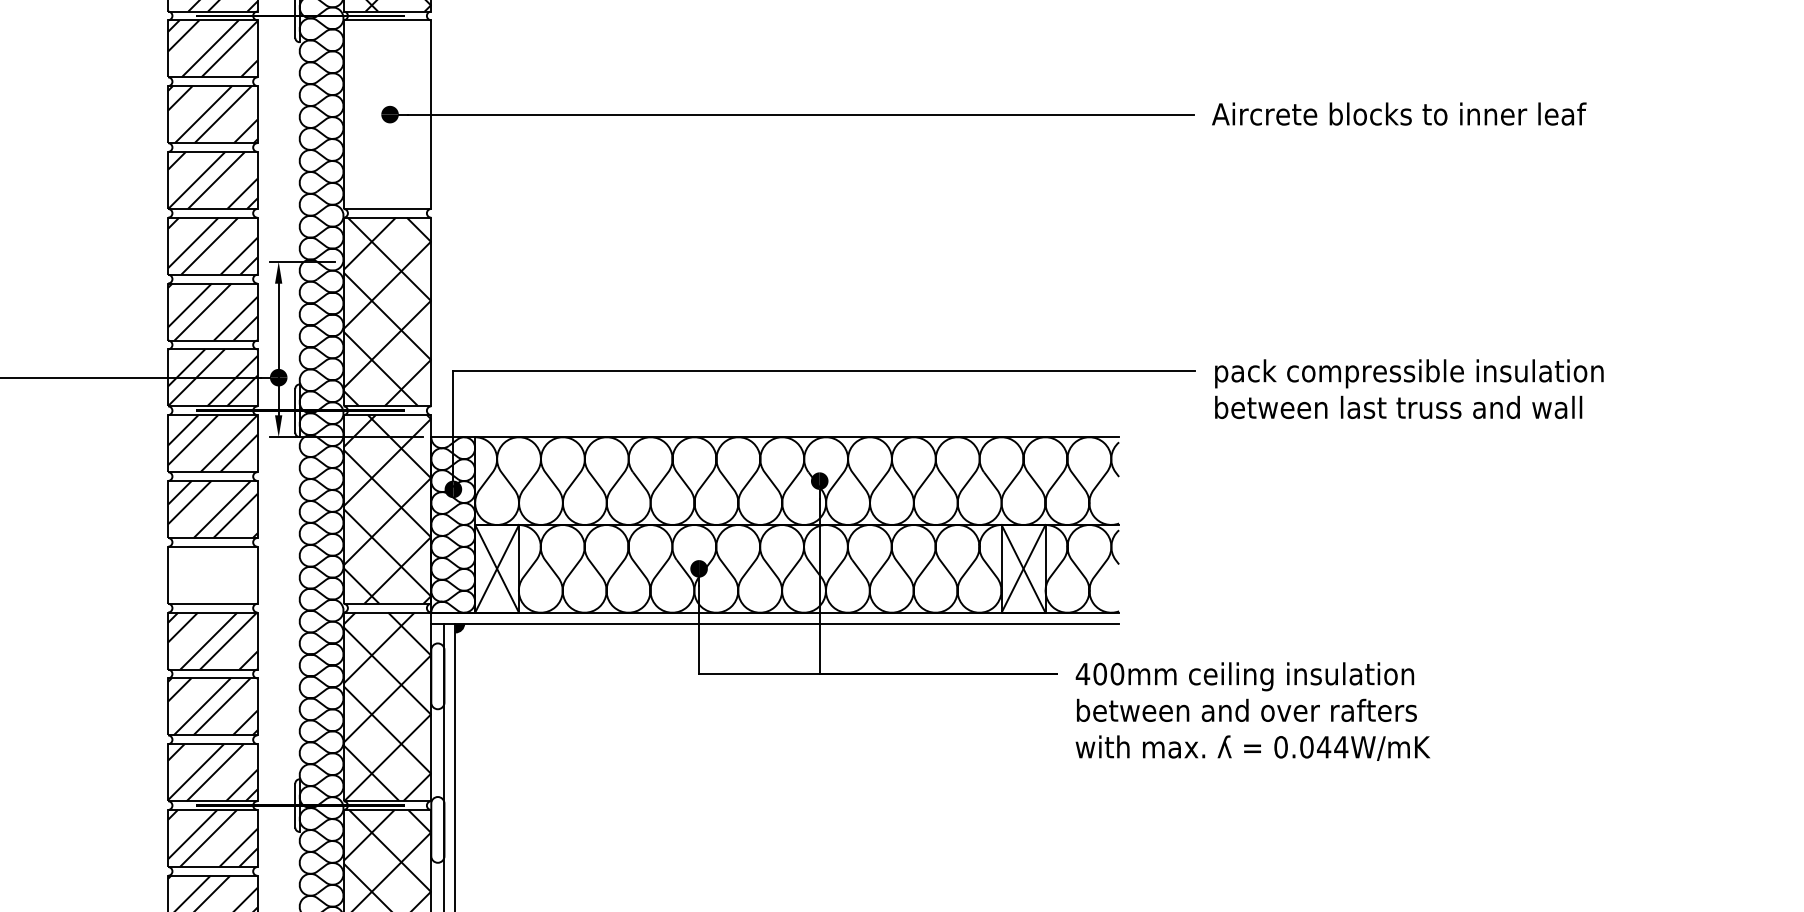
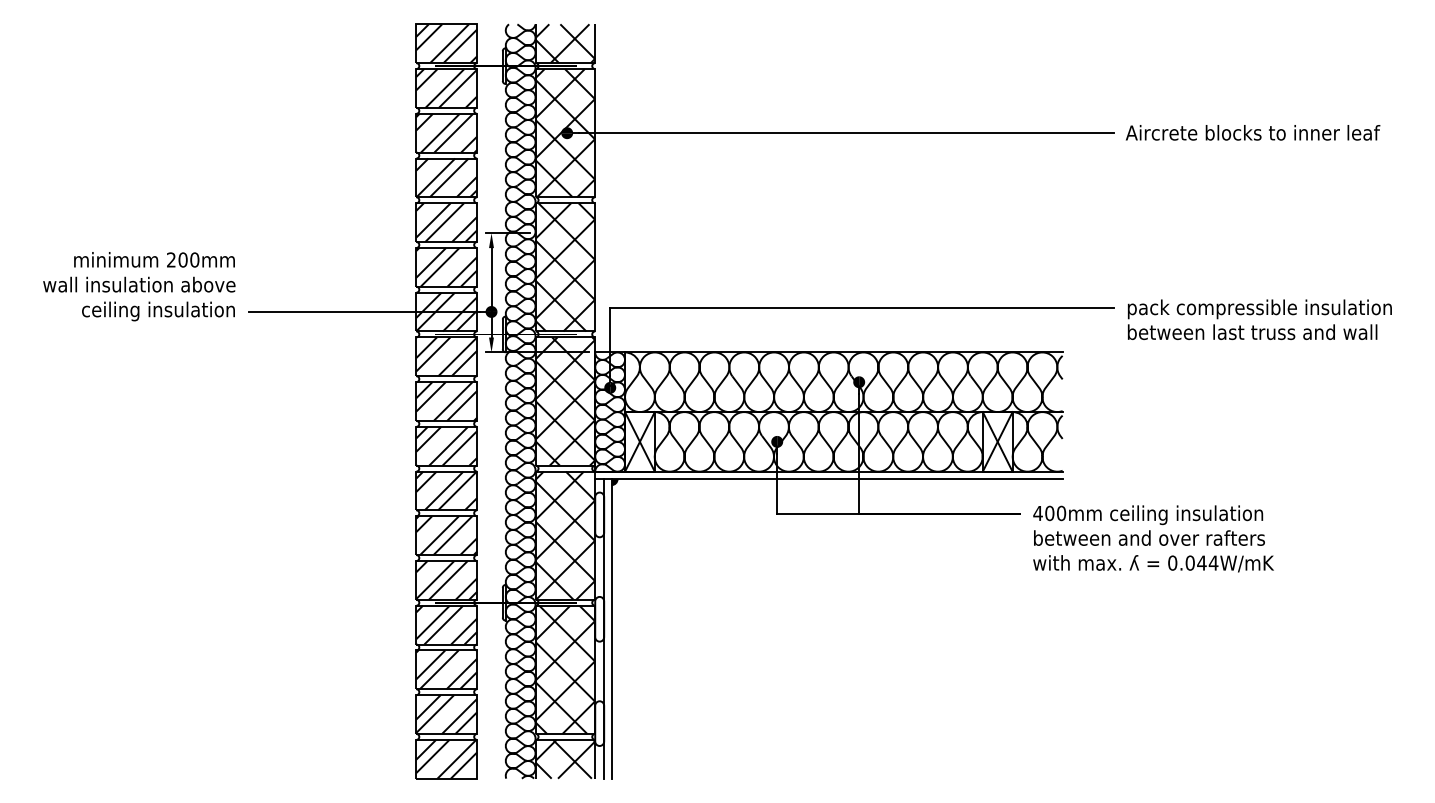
hatch: (387, 115) -> (565, 133), added
hatch: (212, 574) -> (446, 445), added

